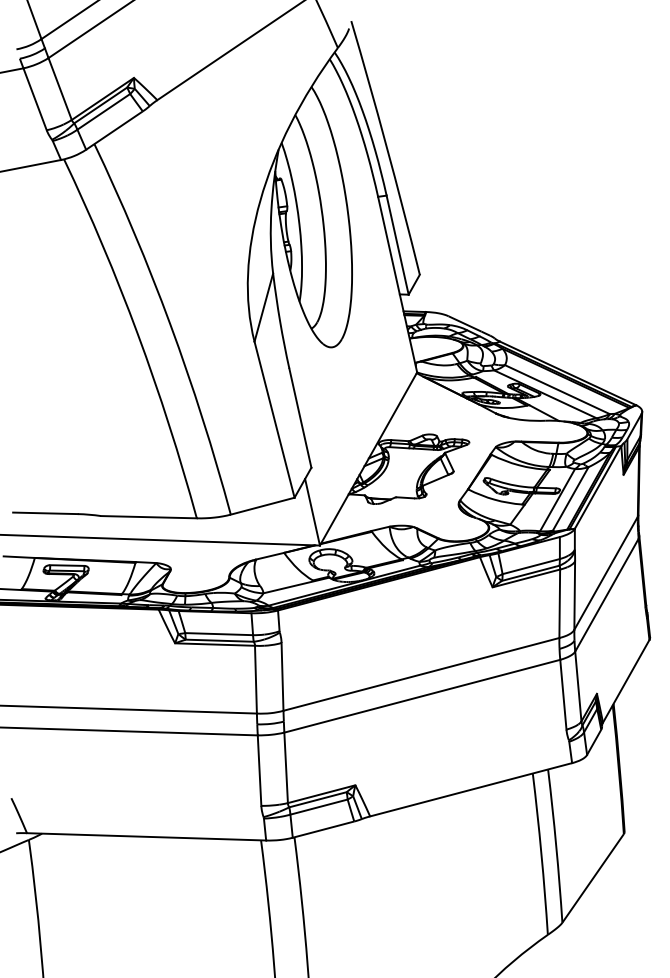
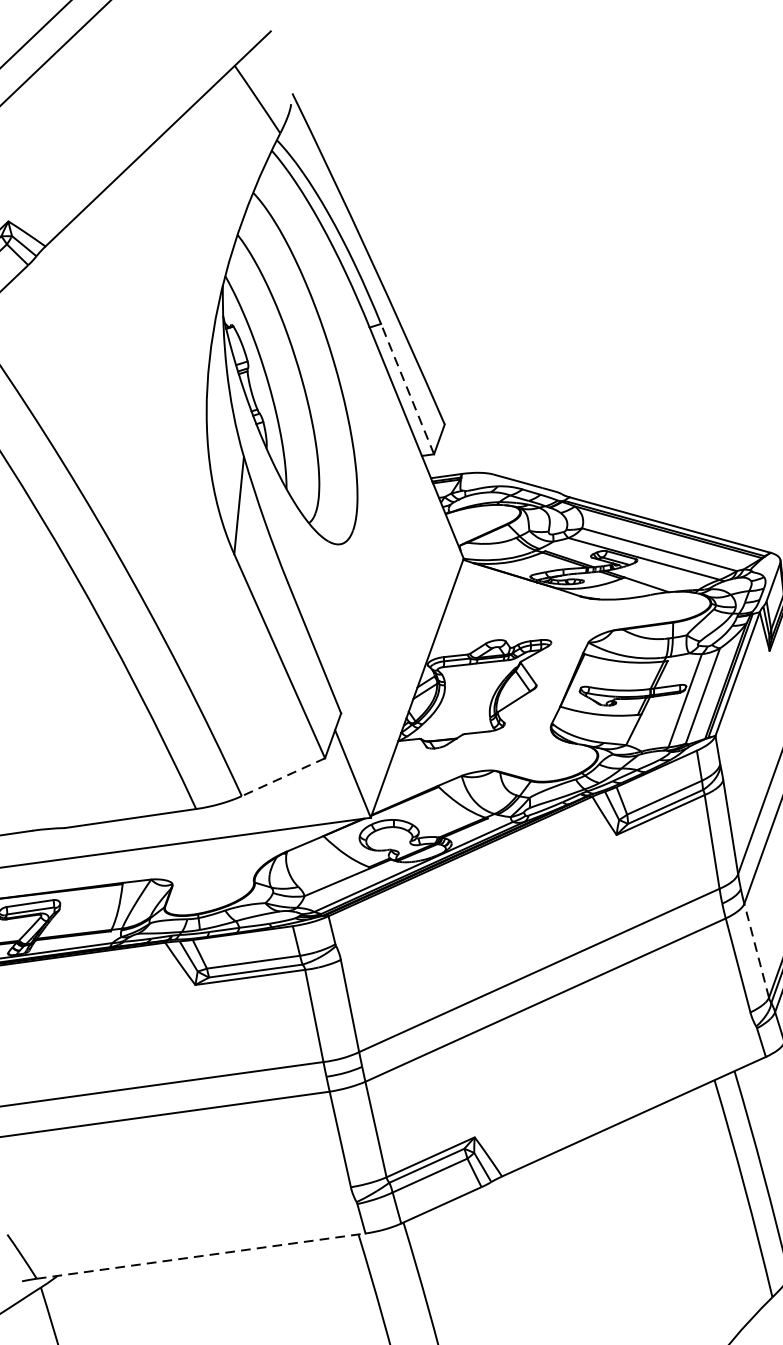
line: (397, 245) -> (407, 389), solid -> dashed
line: (262, 506) -> (283, 777), solid -> dashed
line: (578, 686) -> (756, 950), solid -> dashed
line: (146, 836) -> (200, 1255), solid -> dashed

